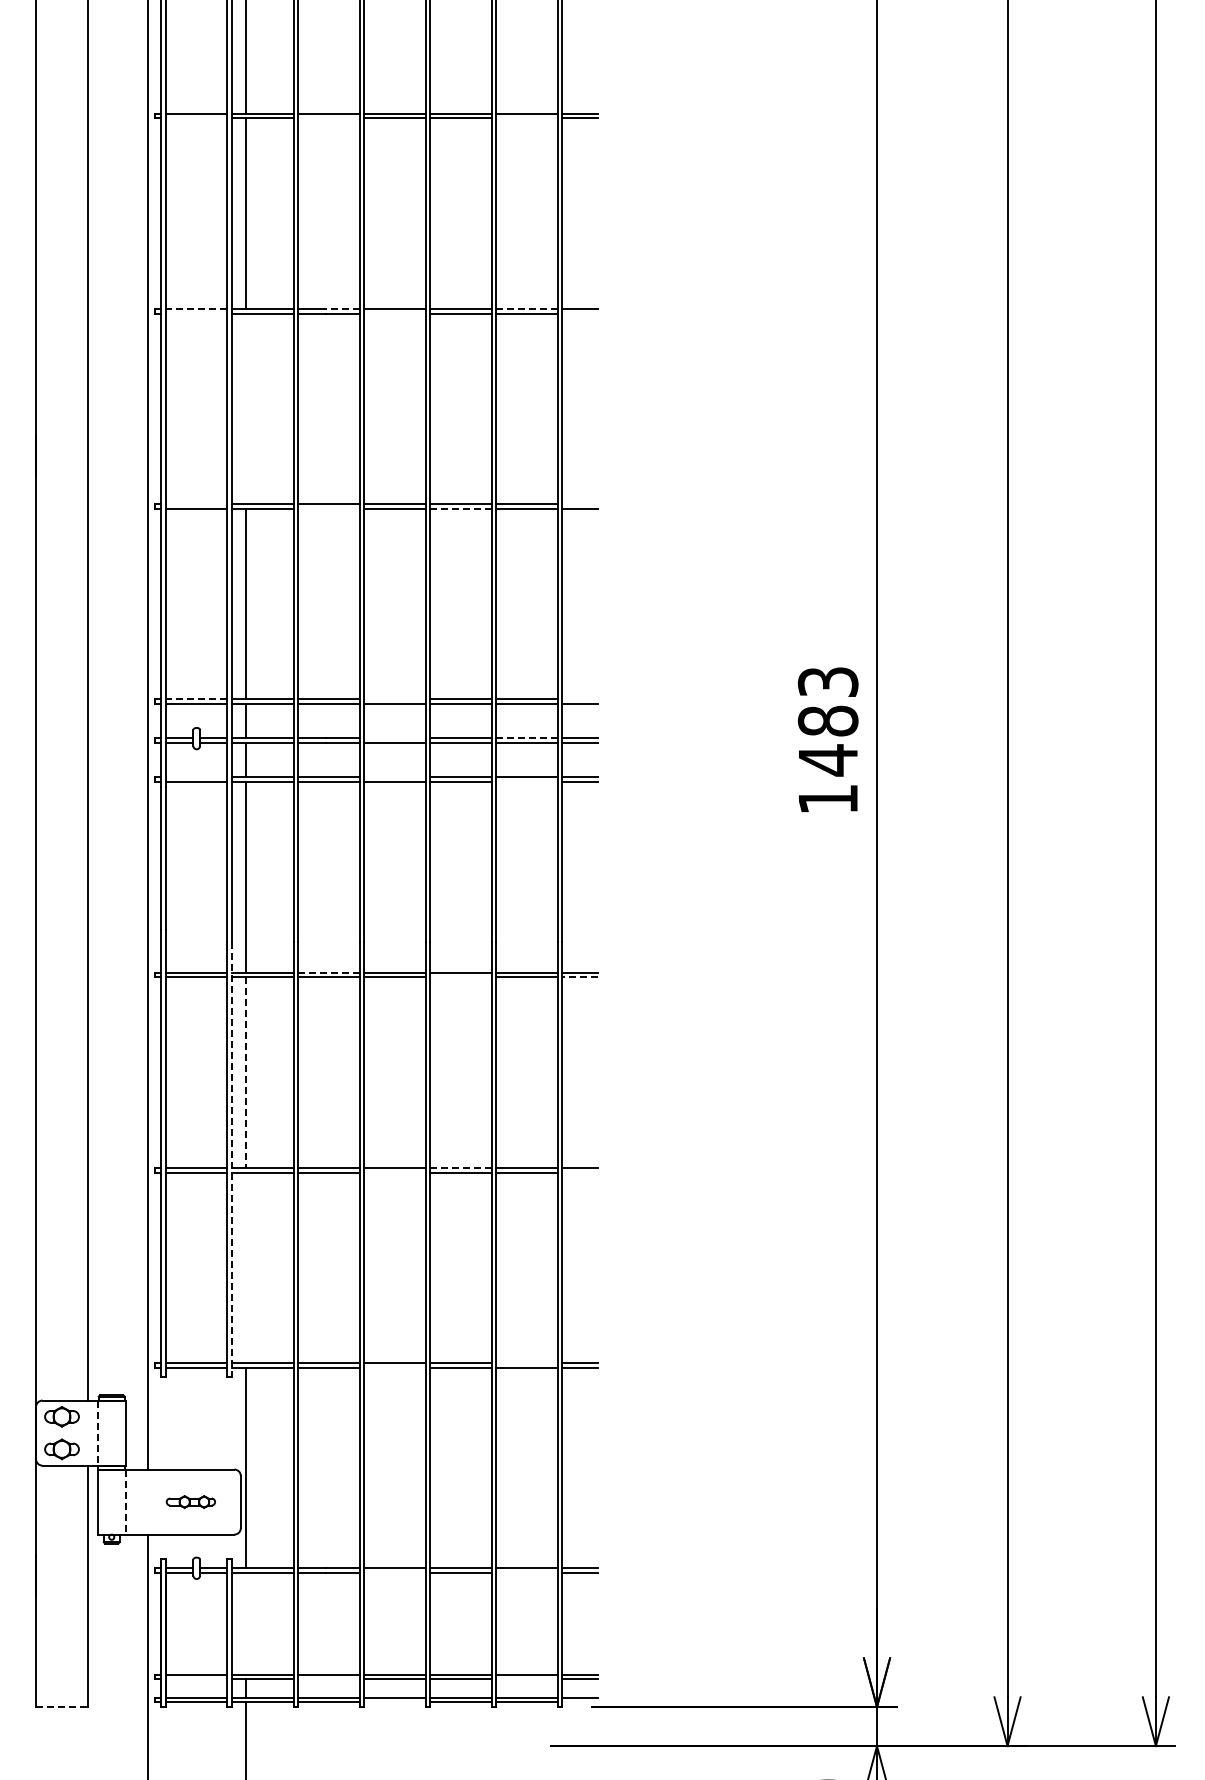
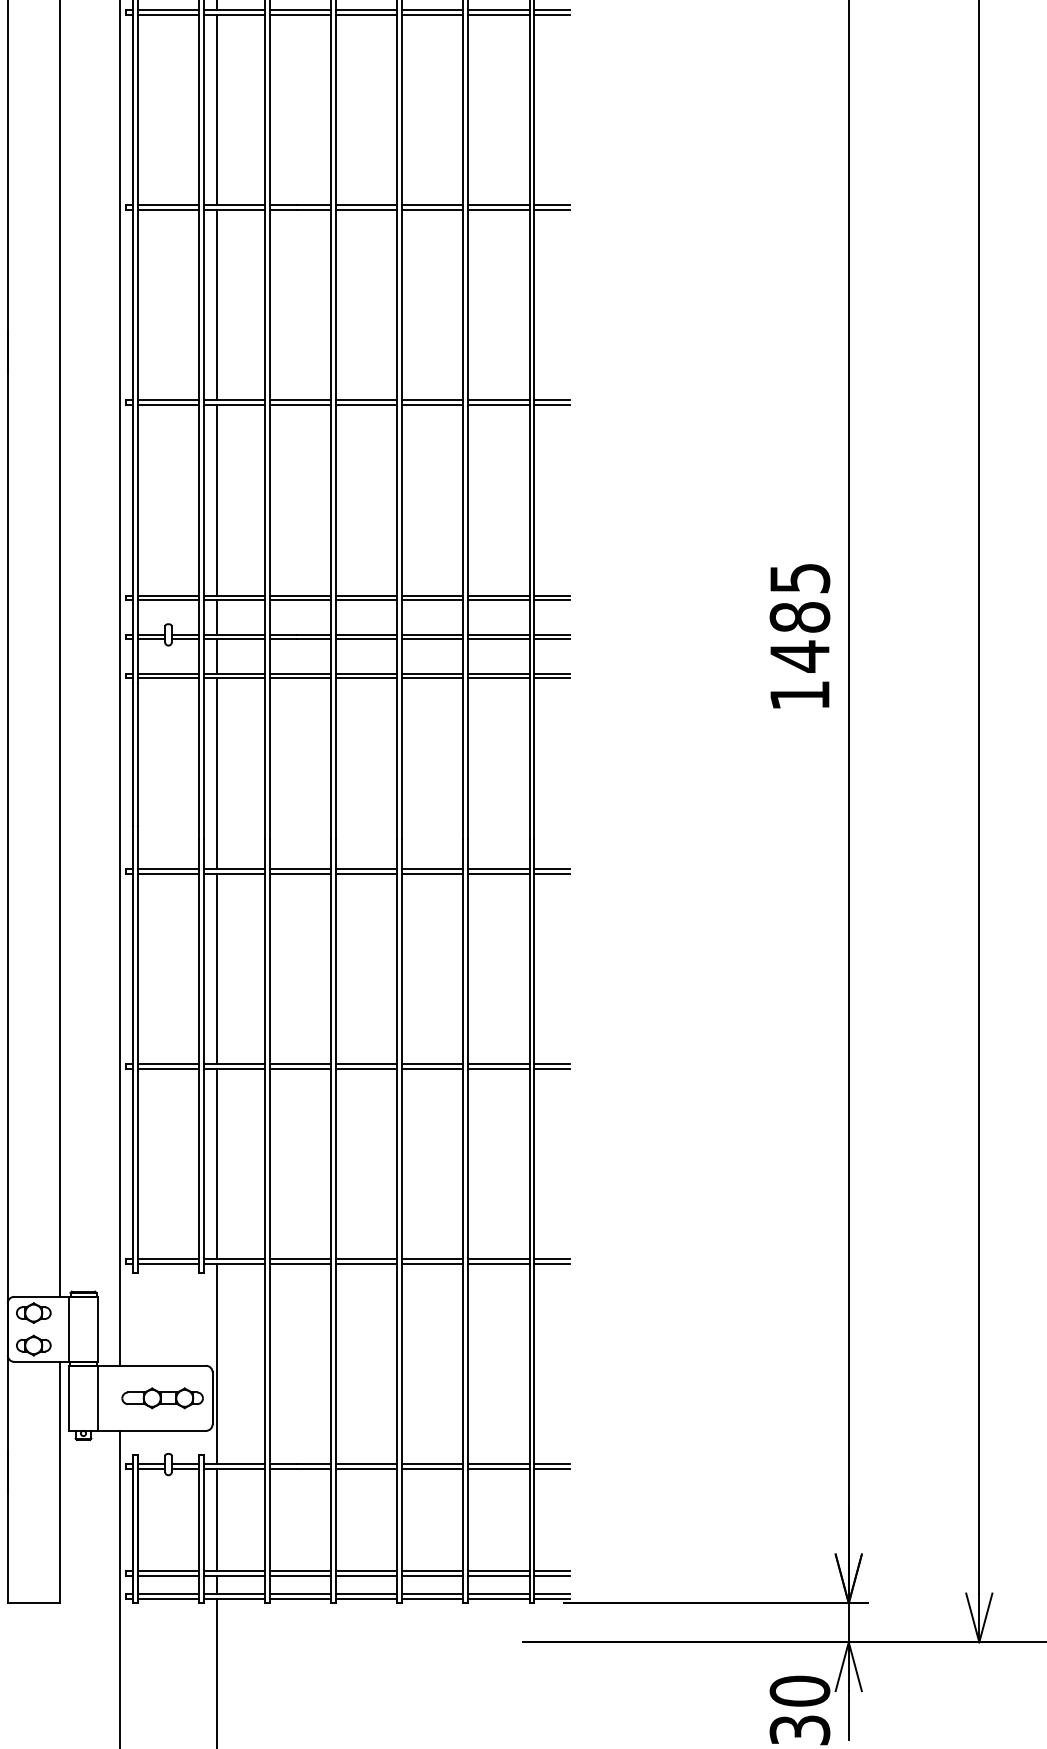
line: (196, 118) -> (168, 14), added
line: (328, 118) -> (300, 14), added
line: (526, 118) -> (498, 14), added
line: (196, 308) -> (168, 204), dashed -> solid
line: (342, 308) -> (314, 204), dashed -> solid
line: (527, 308) -> (499, 204), dashed -> solid
line: (196, 313) -> (168, 209), added
line: (394, 313) -> (366, 209), added
line: (580, 313) -> (552, 209), added
line: (245, 408) -> (217, 304), added
line: (196, 504) -> (168, 400), added
line: (580, 504) -> (552, 400), added
line: (328, 508) -> (300, 404), added
line: (461, 508) -> (433, 404), dashed -> solid
text: (827, 681) -> (799, 577), 1483 -> 1485
line: (196, 699) -> (168, 595), dashed -> solid
line: (394, 699) -> (366, 595), added
line: (580, 699) -> (552, 595), added
line: (394, 738) -> (366, 634), added
line: (527, 738) -> (499, 634), dashed -> solid
line: (196, 777) -> (168, 673), added
line: (394, 777) -> (366, 673), added
line: (526, 782) -> (498, 678), added
line: (328, 972) -> (300, 868), dashed -> solid
line: (460, 977) -> (432, 873), added
line: (580, 977) -> (552, 873), dashed -> solid
line: (245, 1073) -> (217, 969), dashed -> solid
line: (232, 1160) -> (204, 1056), dashed -> solid
line: (461, 1167) -> (433, 1063), dashed -> solid
line: (394, 1172) -> (366, 1068), added
line: (580, 1172) -> (552, 1068), added
line: (245, 1267) -> (217, 1163), added
line: (526, 1363) -> (498, 1259), added
line: (394, 1367) -> (366, 1263), added
line: (97, 1433) -> (69, 1329), dashed -> solid
part: (190, 1501) -> (162, 1397), size x1.67
line: (125, 1502) -> (97, 1398), dashed -> solid
line: (394, 1572) -> (366, 1468), added
line: (526, 1572) -> (498, 1468), added
line: (245, 1623) -> (217, 1519), added
line: (196, 1679) -> (168, 1575), added
line: (328, 1679) -> (300, 1575), added
line: (526, 1679) -> (498, 1575), added
line: (394, 1702) -> (366, 1598), added
line: (580, 1702) -> (552, 1598), added
line: (62, 1707) -> (34, 1603), dashed -> solid

